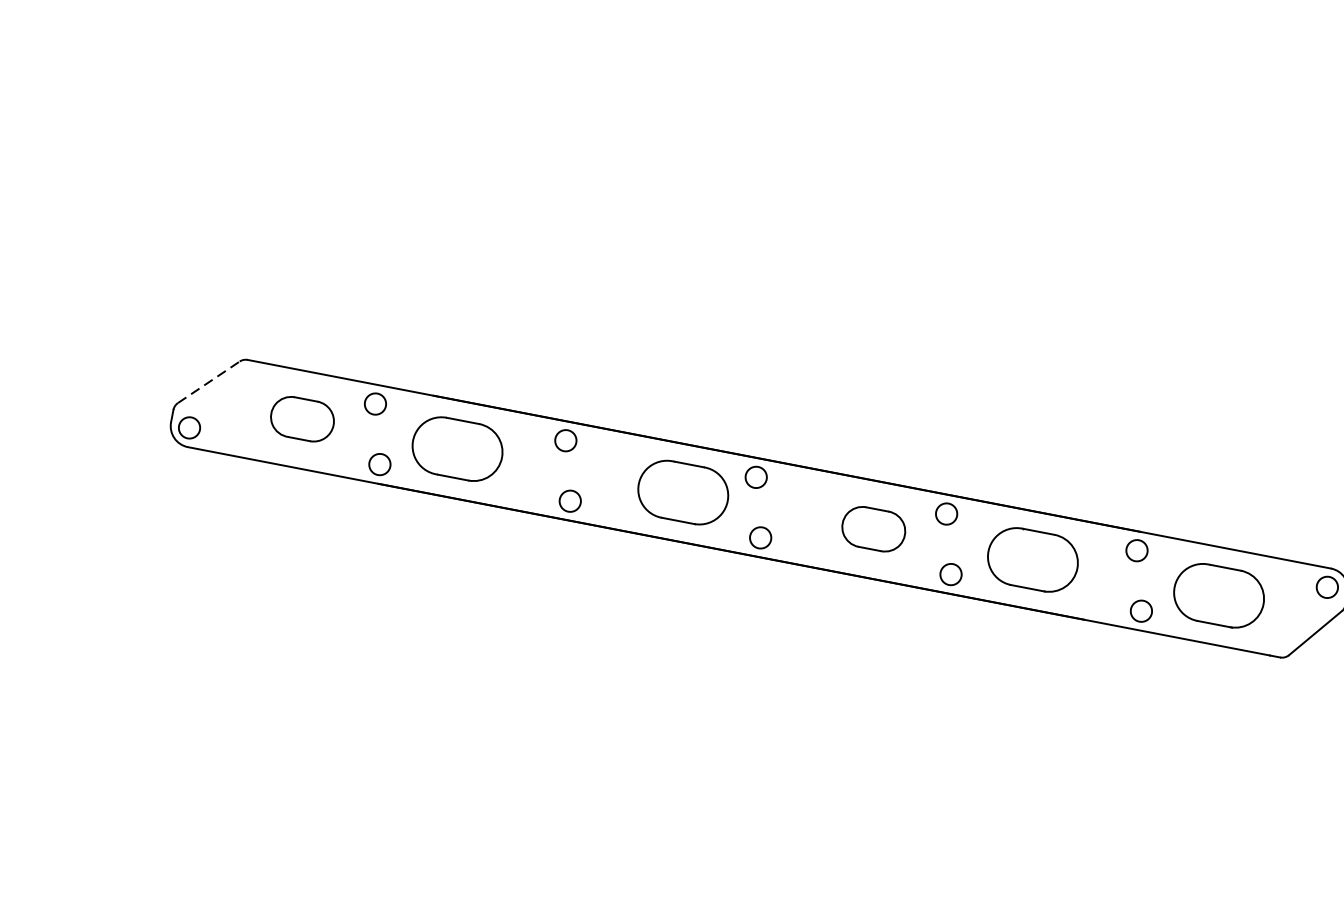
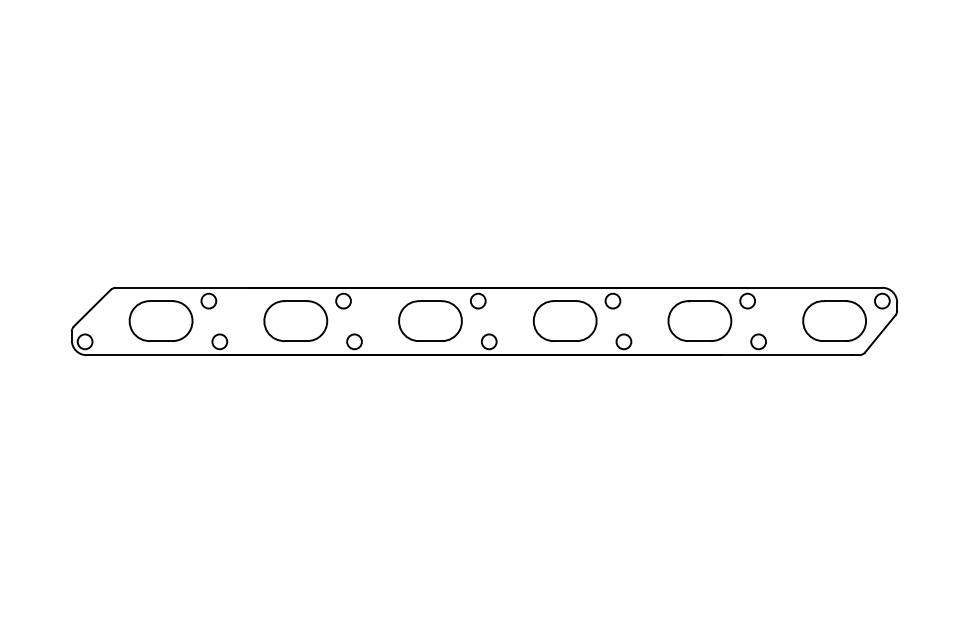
line: (209, 382) -> (92, 308), dashed -> solid
part: (301, 418) -> (160, 320), size x1.43
part: (457, 448) -> (295, 320), moved
part: (874, 528) -> (565, 320), size x1.43
part: (1032, 558) -> (699, 320), moved
part: (1219, 594) -> (834, 320), moved

